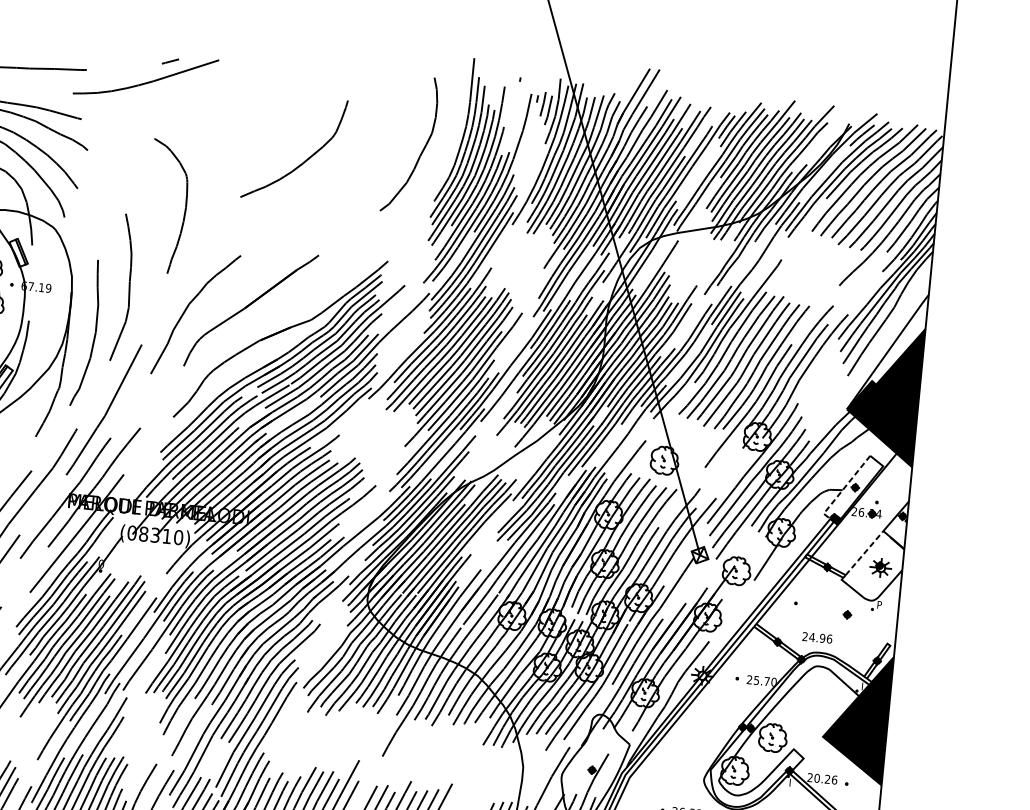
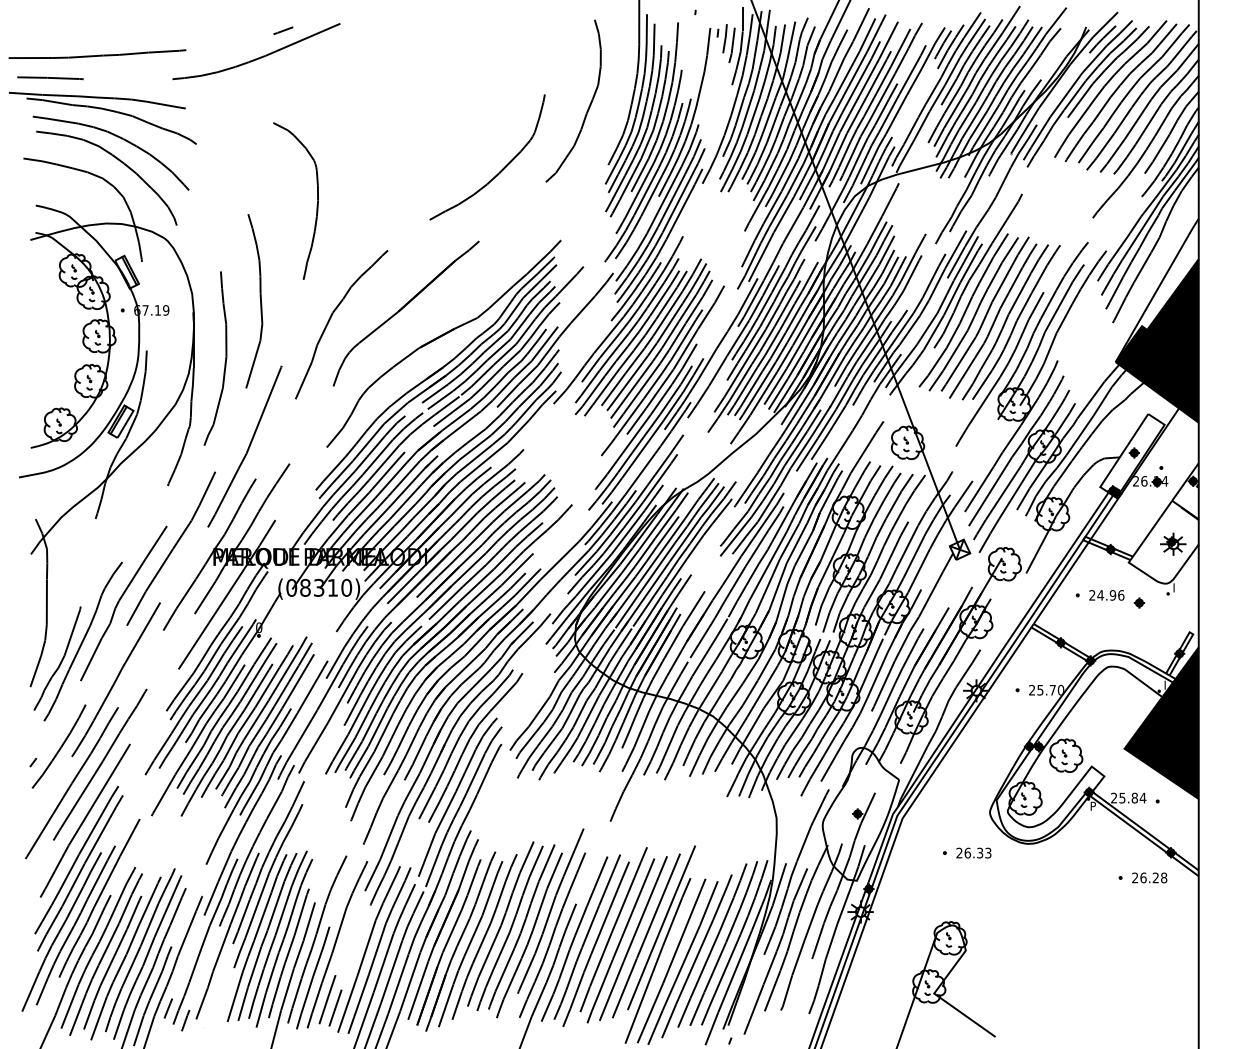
curve: (304, 161) -> (500, 170), moved
line: (844, 488) -> (1121, 455), dashed -> solid
line: (864, 552) -> (1152, 528), dashed -> solid
text: (880, 603) -> (1176, 585), P -> I
text: (817, 637) -> (1106, 595), moved
text: (825, 778) -> (1132, 797), 20.26 -> 25.84
text: (792, 781) -> (1093, 804), I -> P

